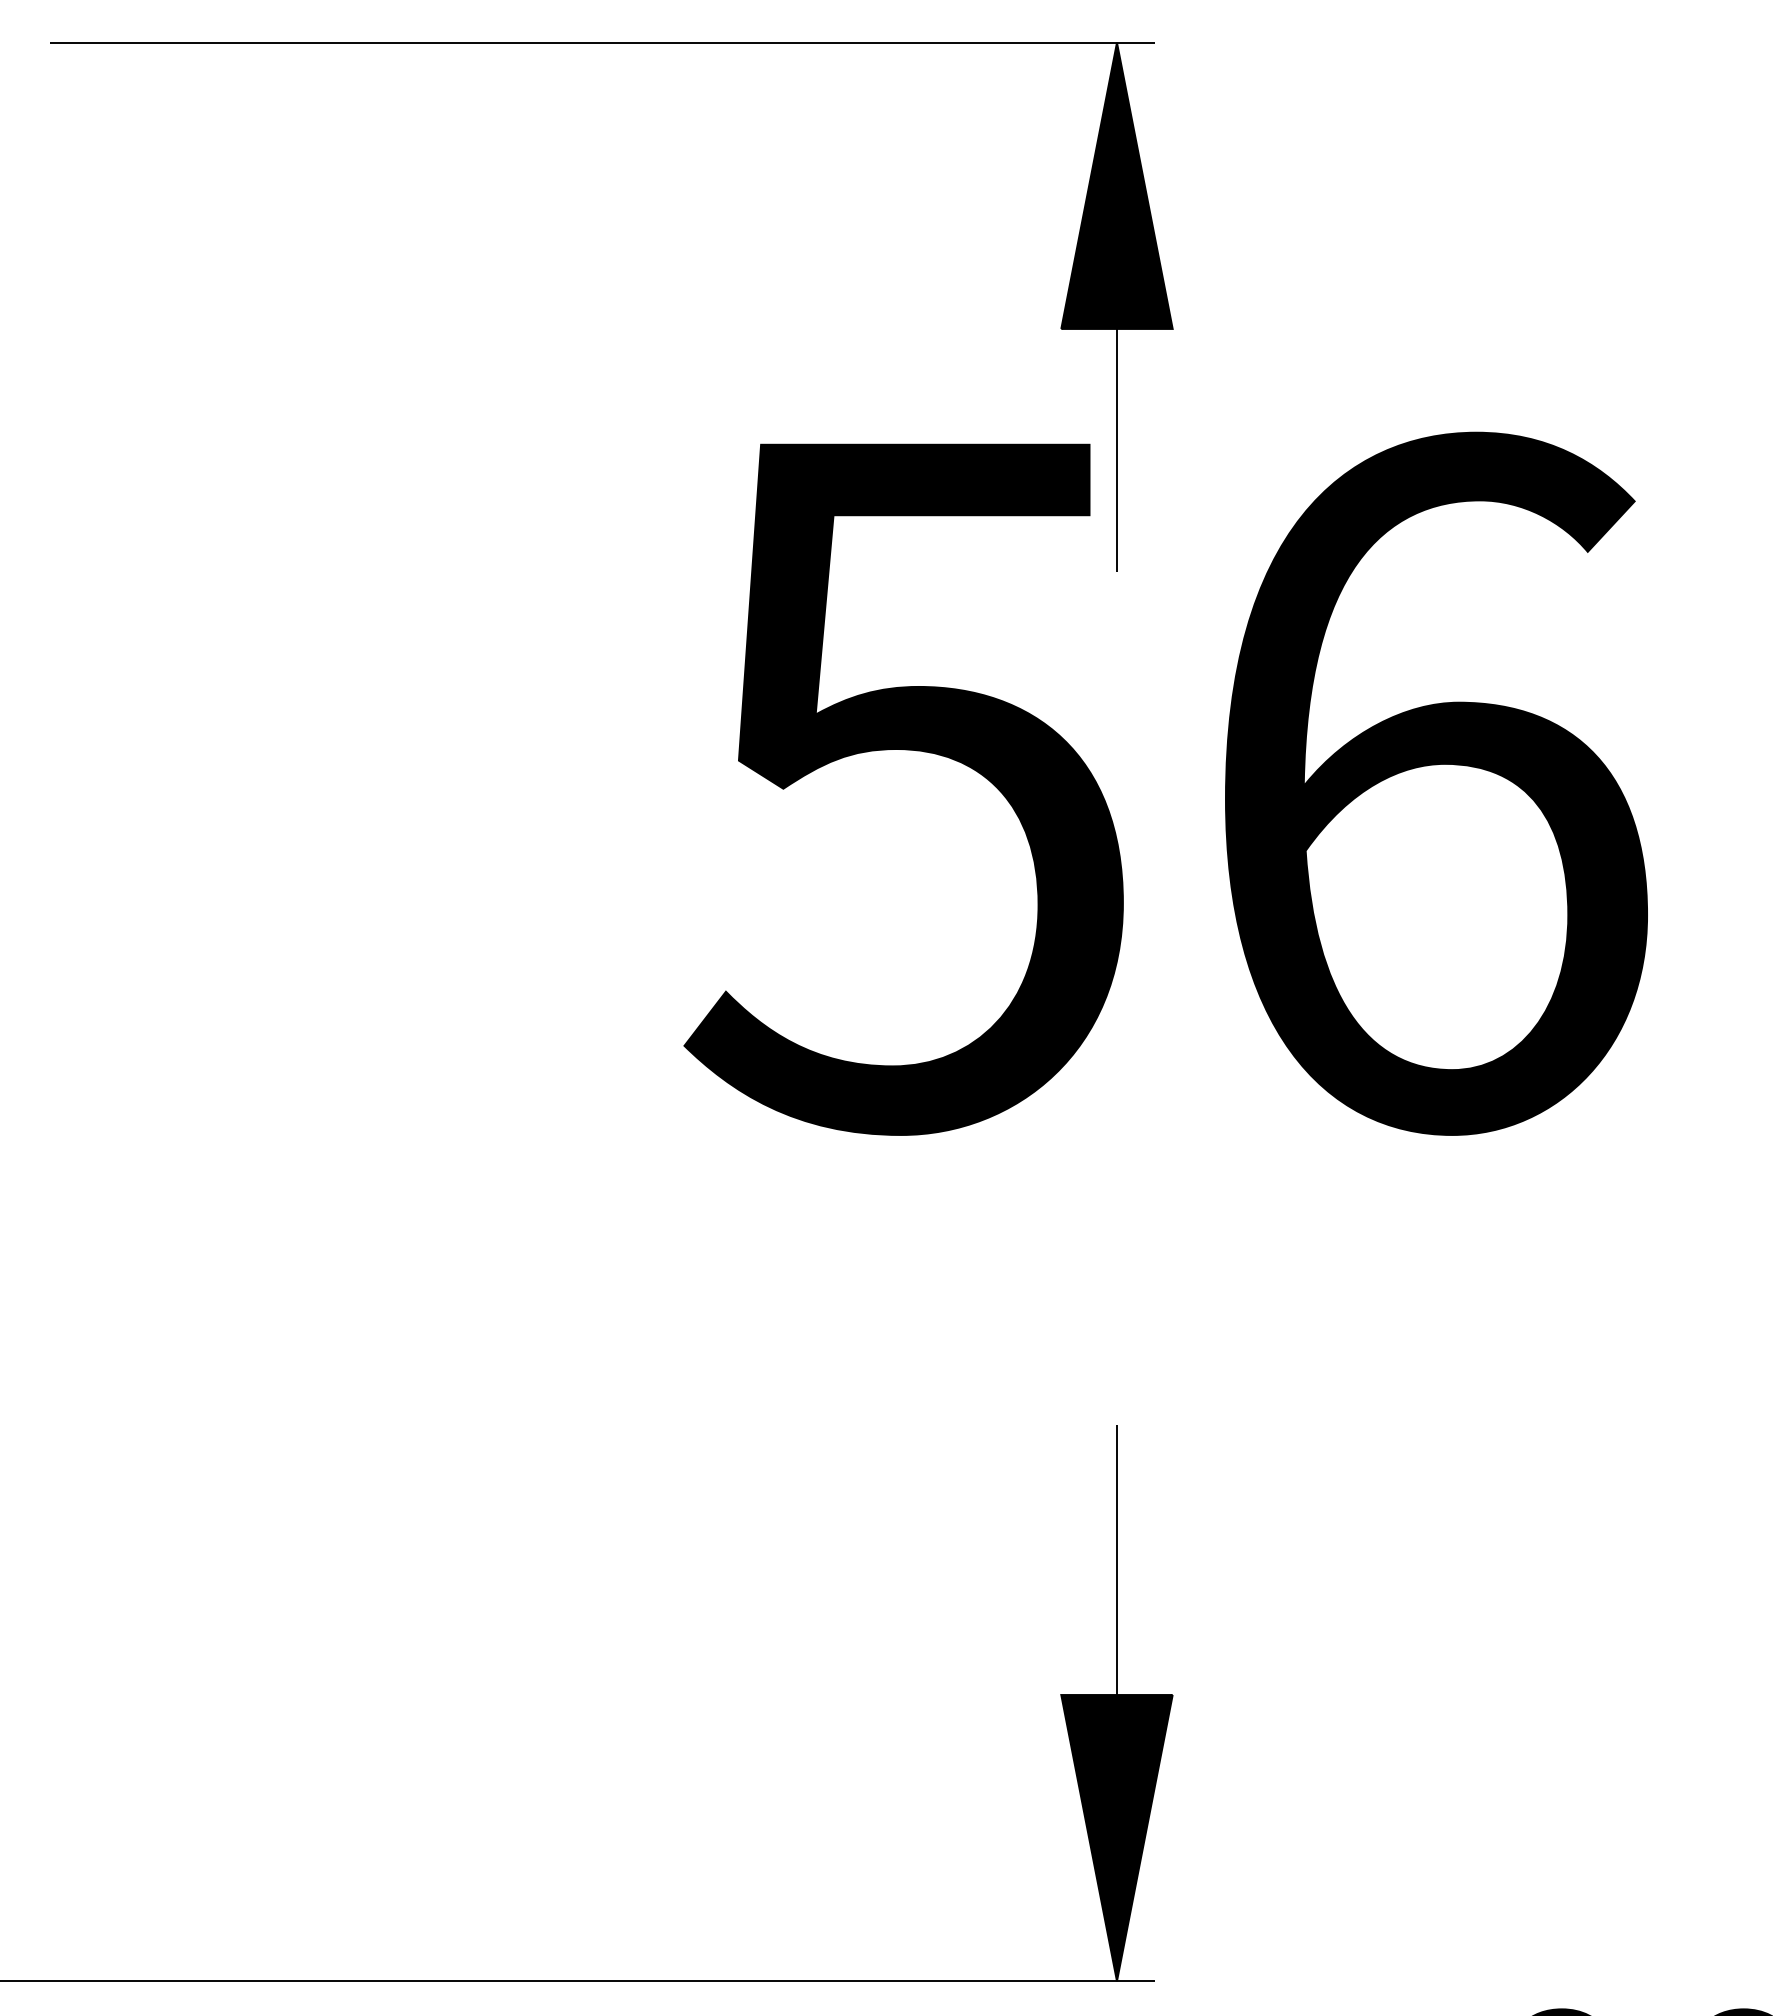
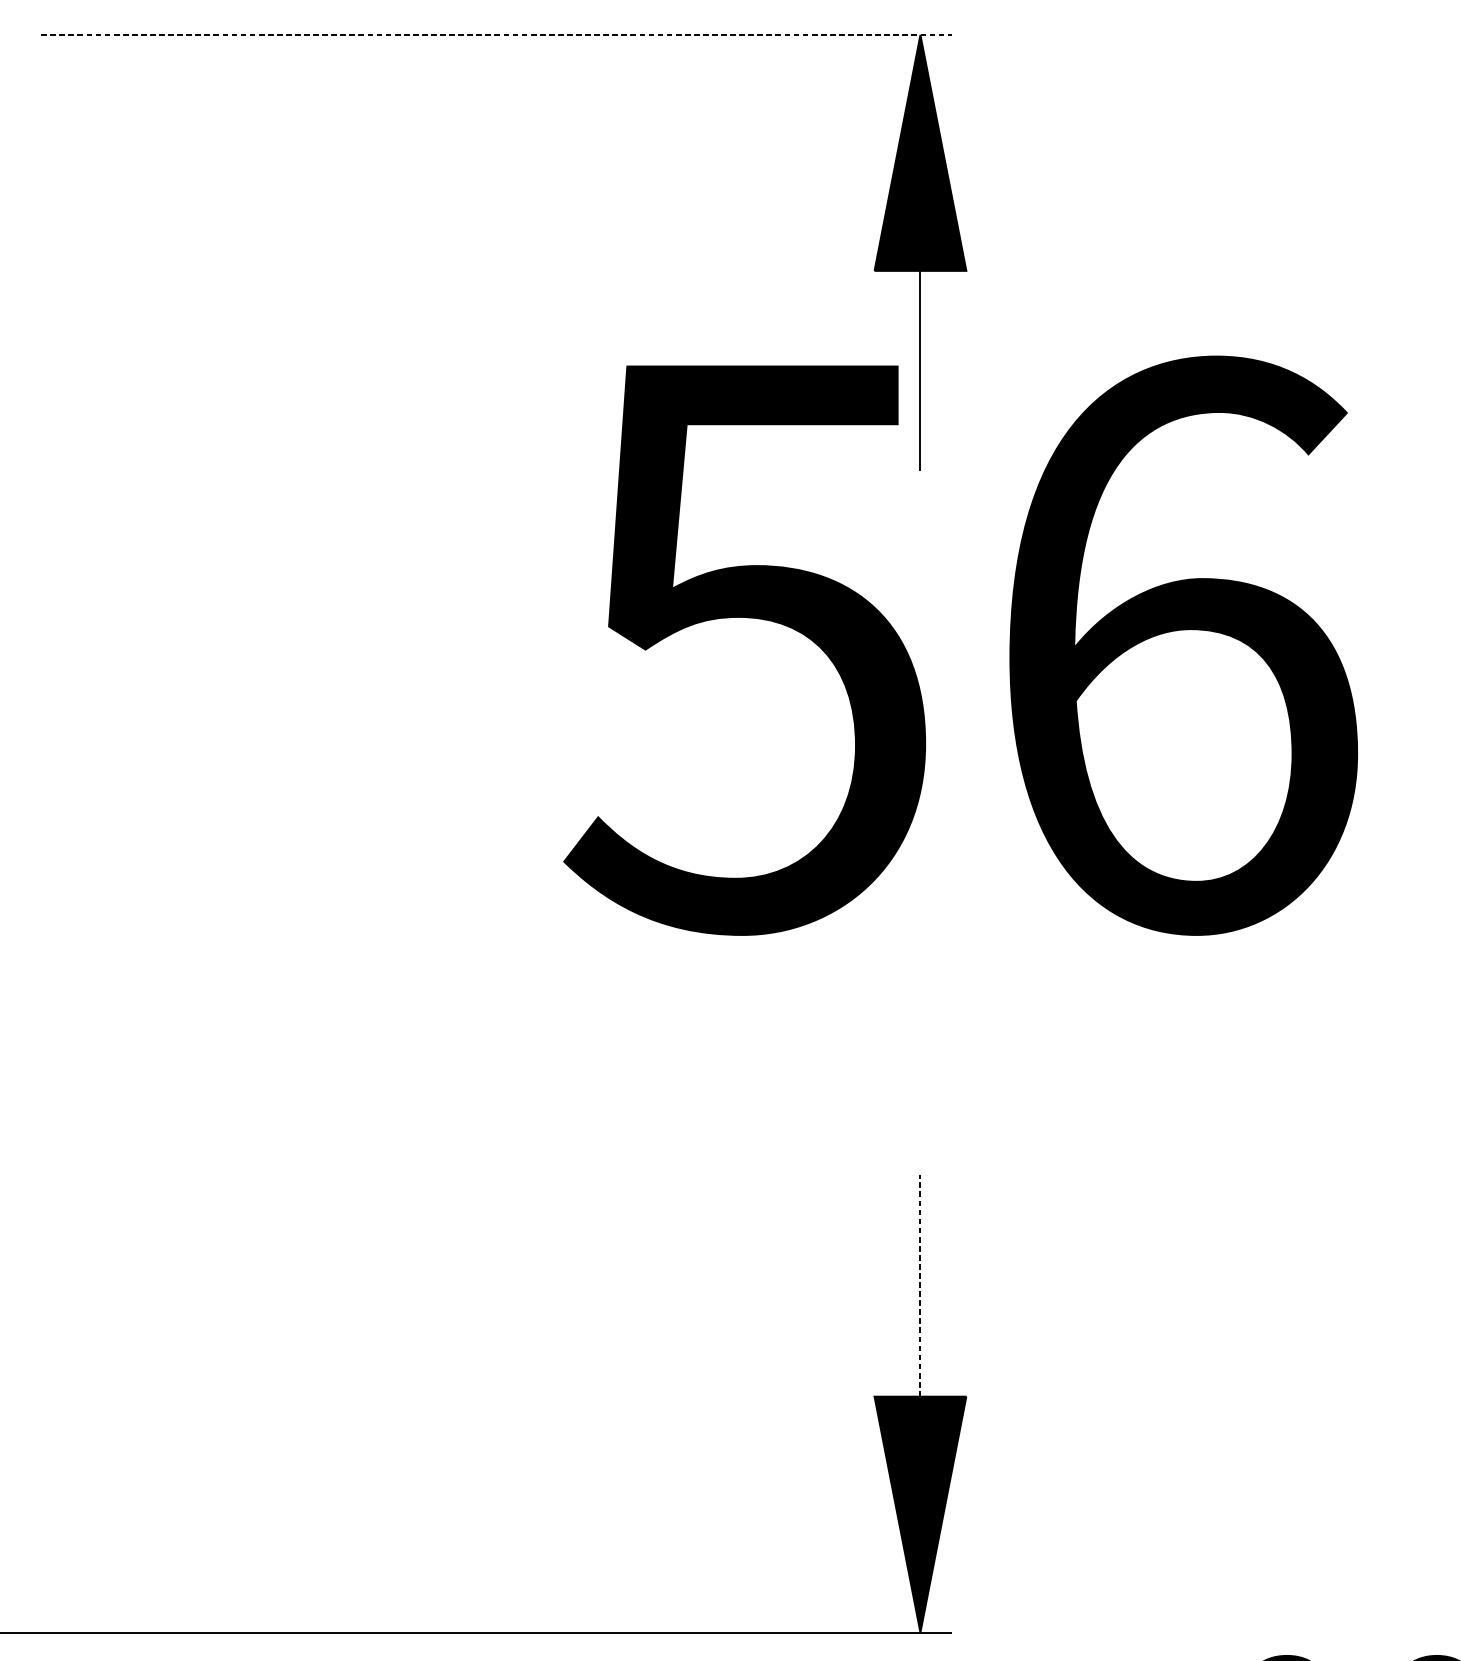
line: (602, 42) -> (496, 34), solid -> dashed
line: (1116, 1560) -> (920, 1285), solid -> dashed

